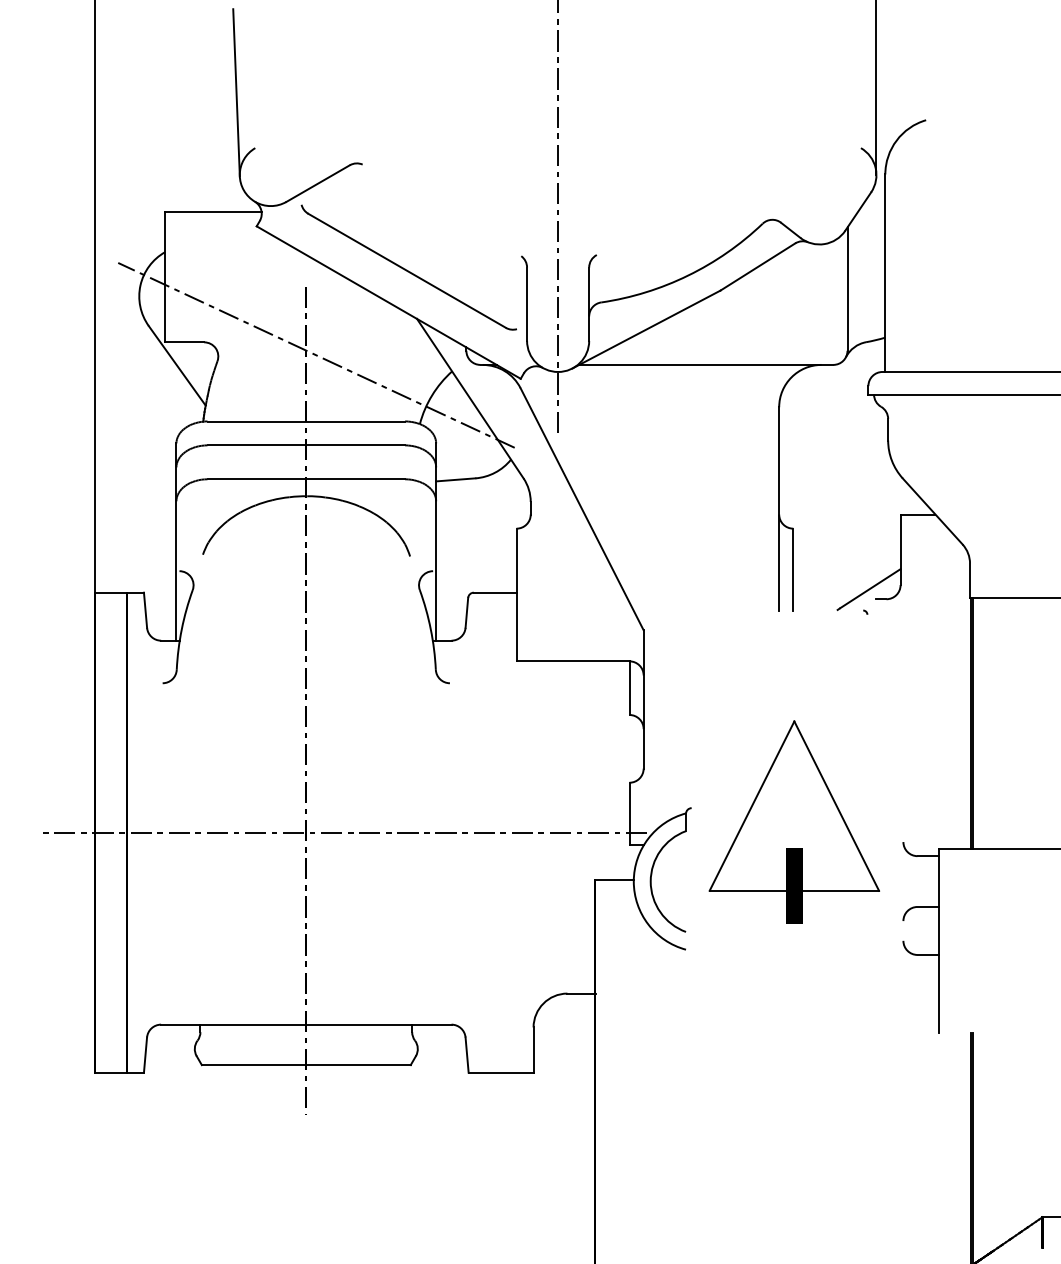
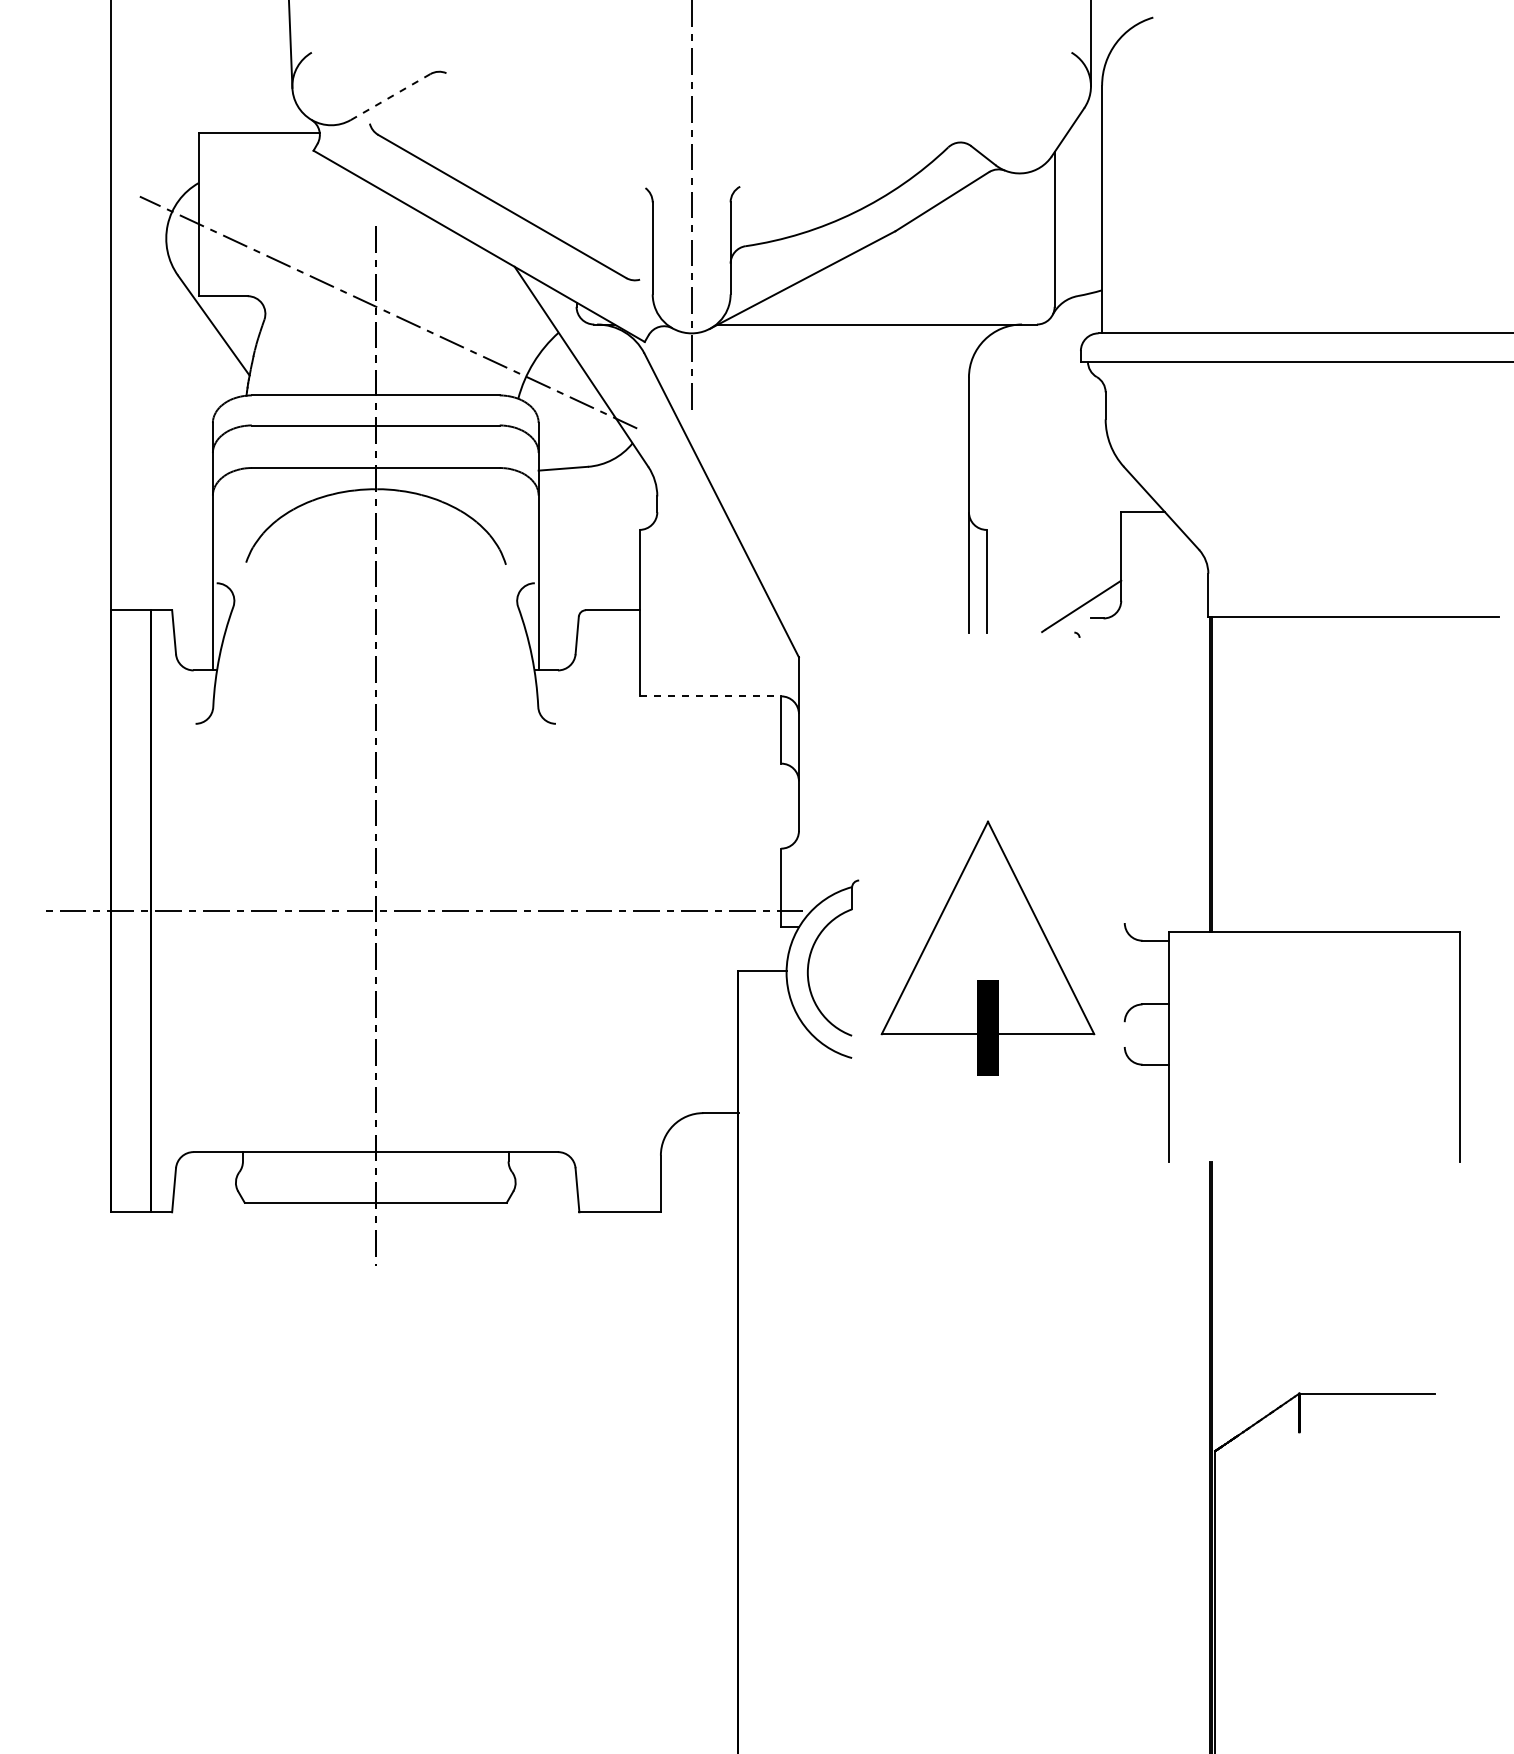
line: (318, 183) -> (391, 96), solid -> dashed
line: (573, 661) -> (710, 696), solid -> dashed
part: (793, 821) -> (987, 947), moved

